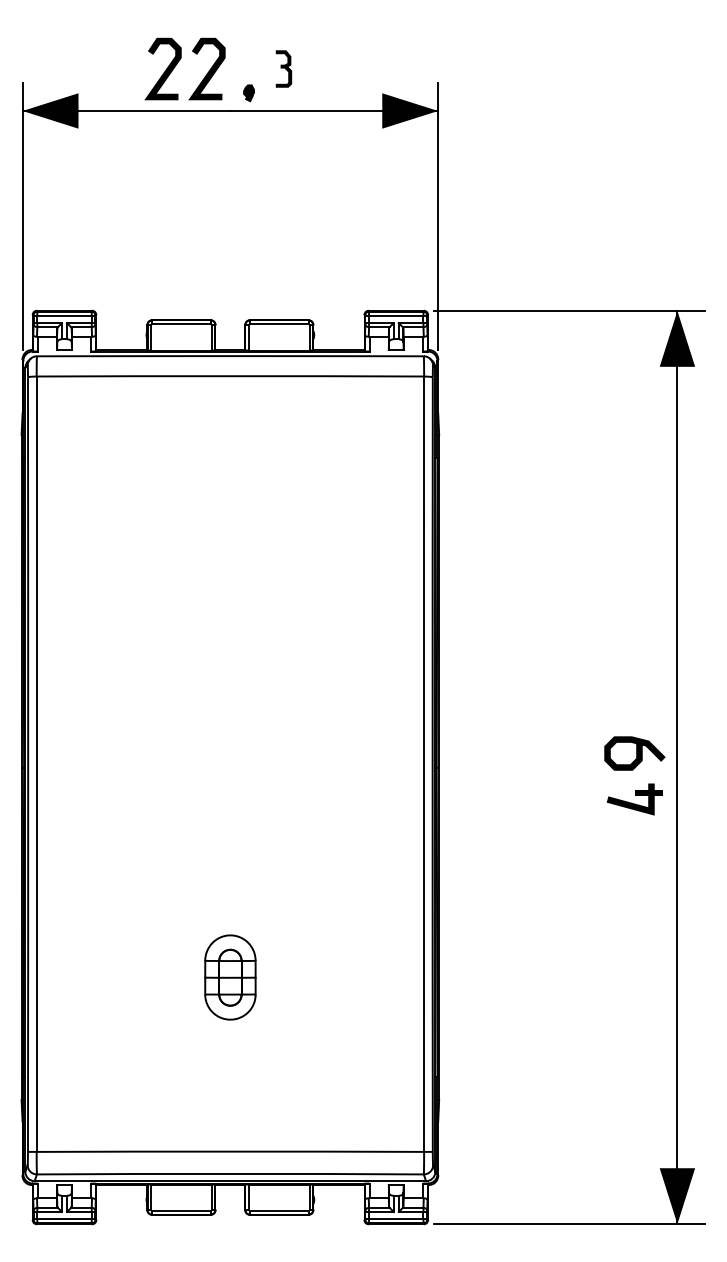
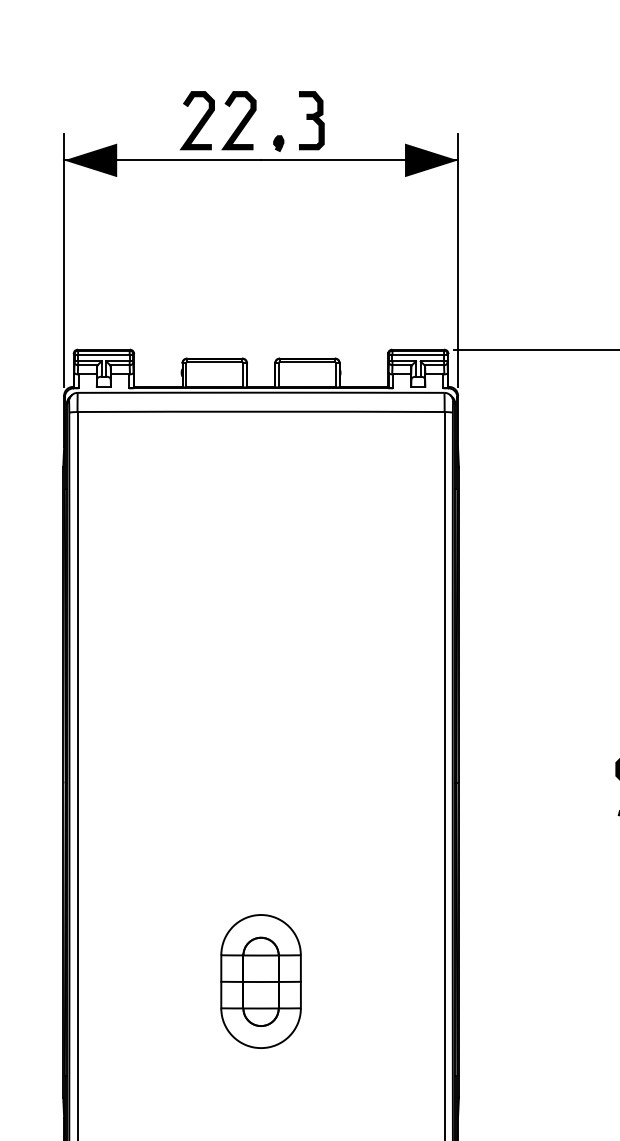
part: (283, 68) -> (311, 120), size x1.67
part: (230, 977) -> (261, 981), size x1.67

